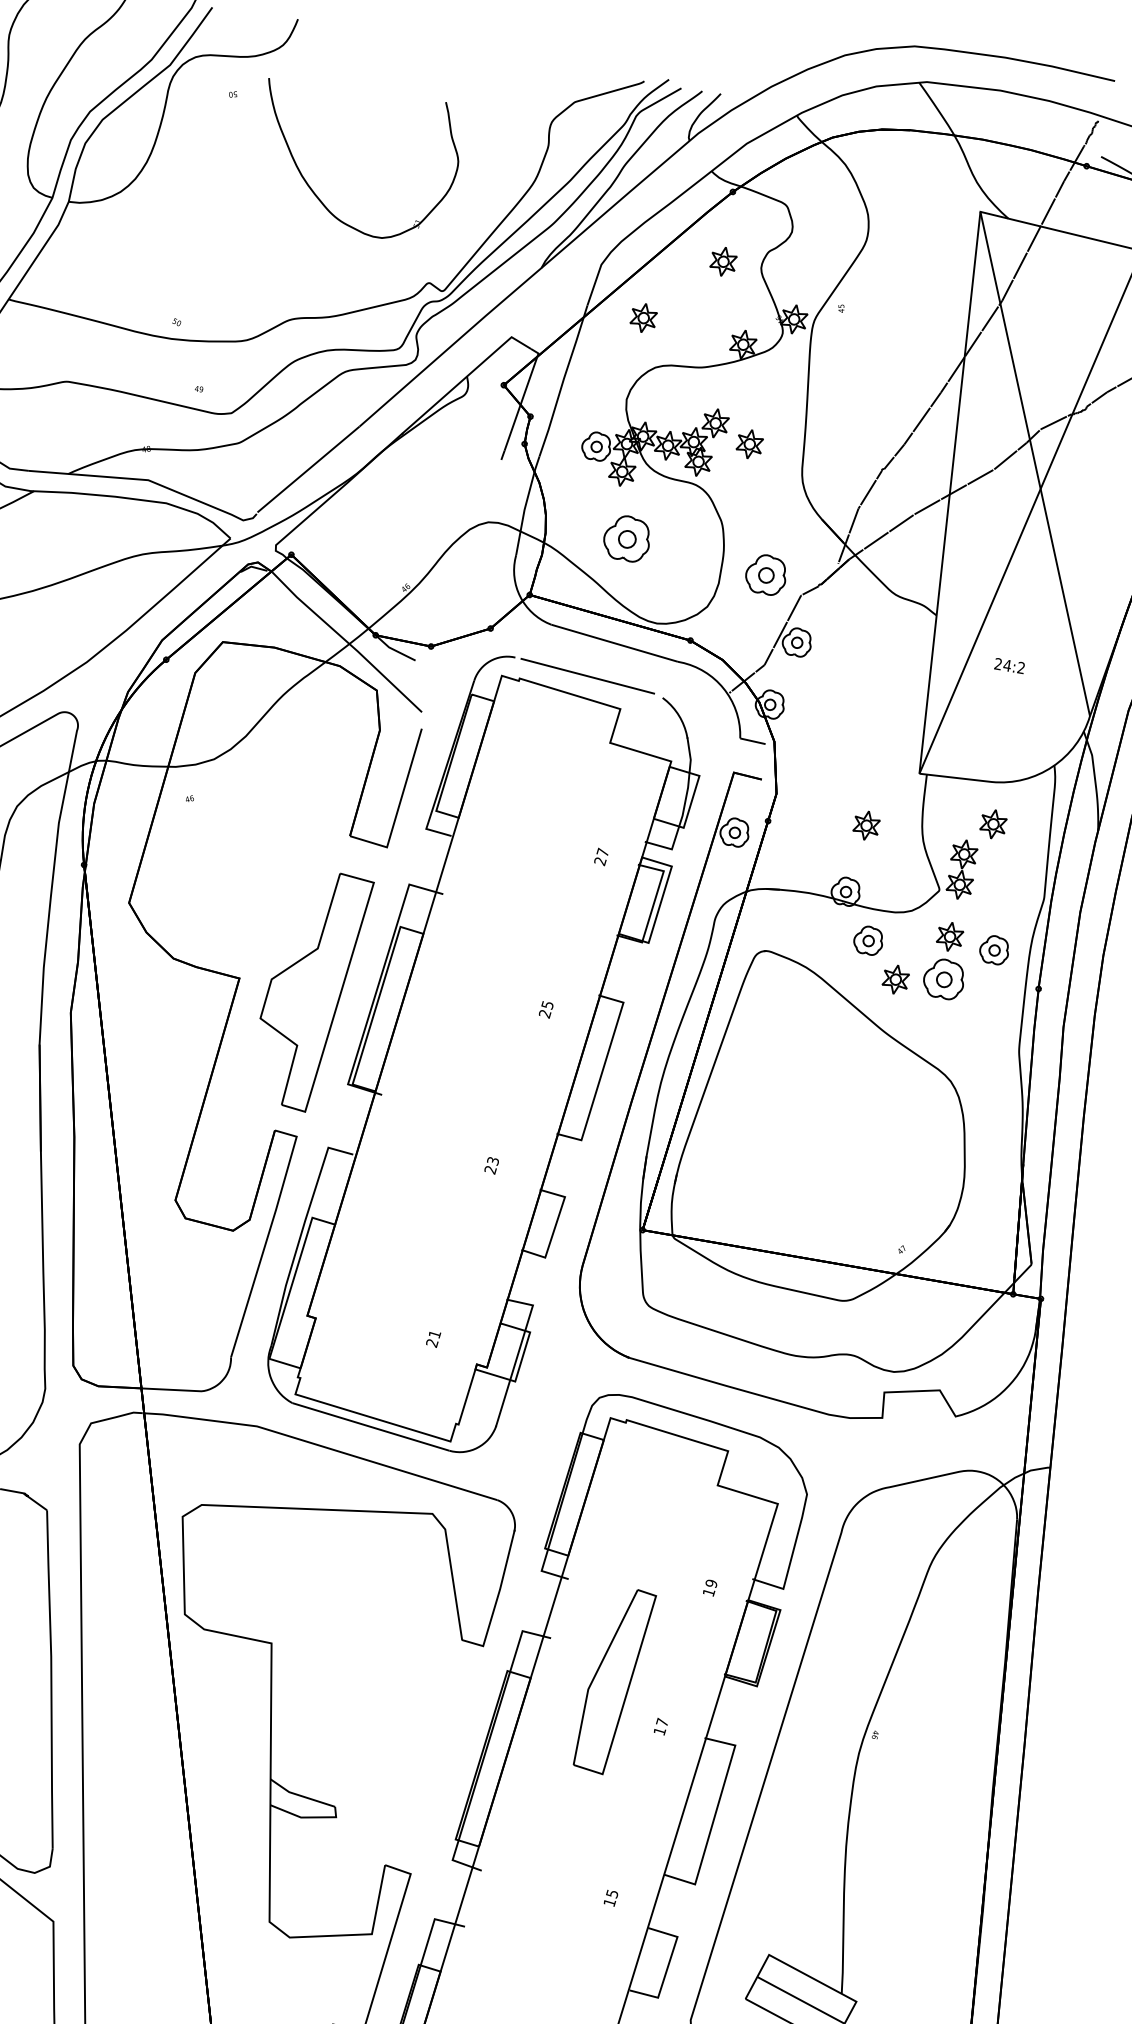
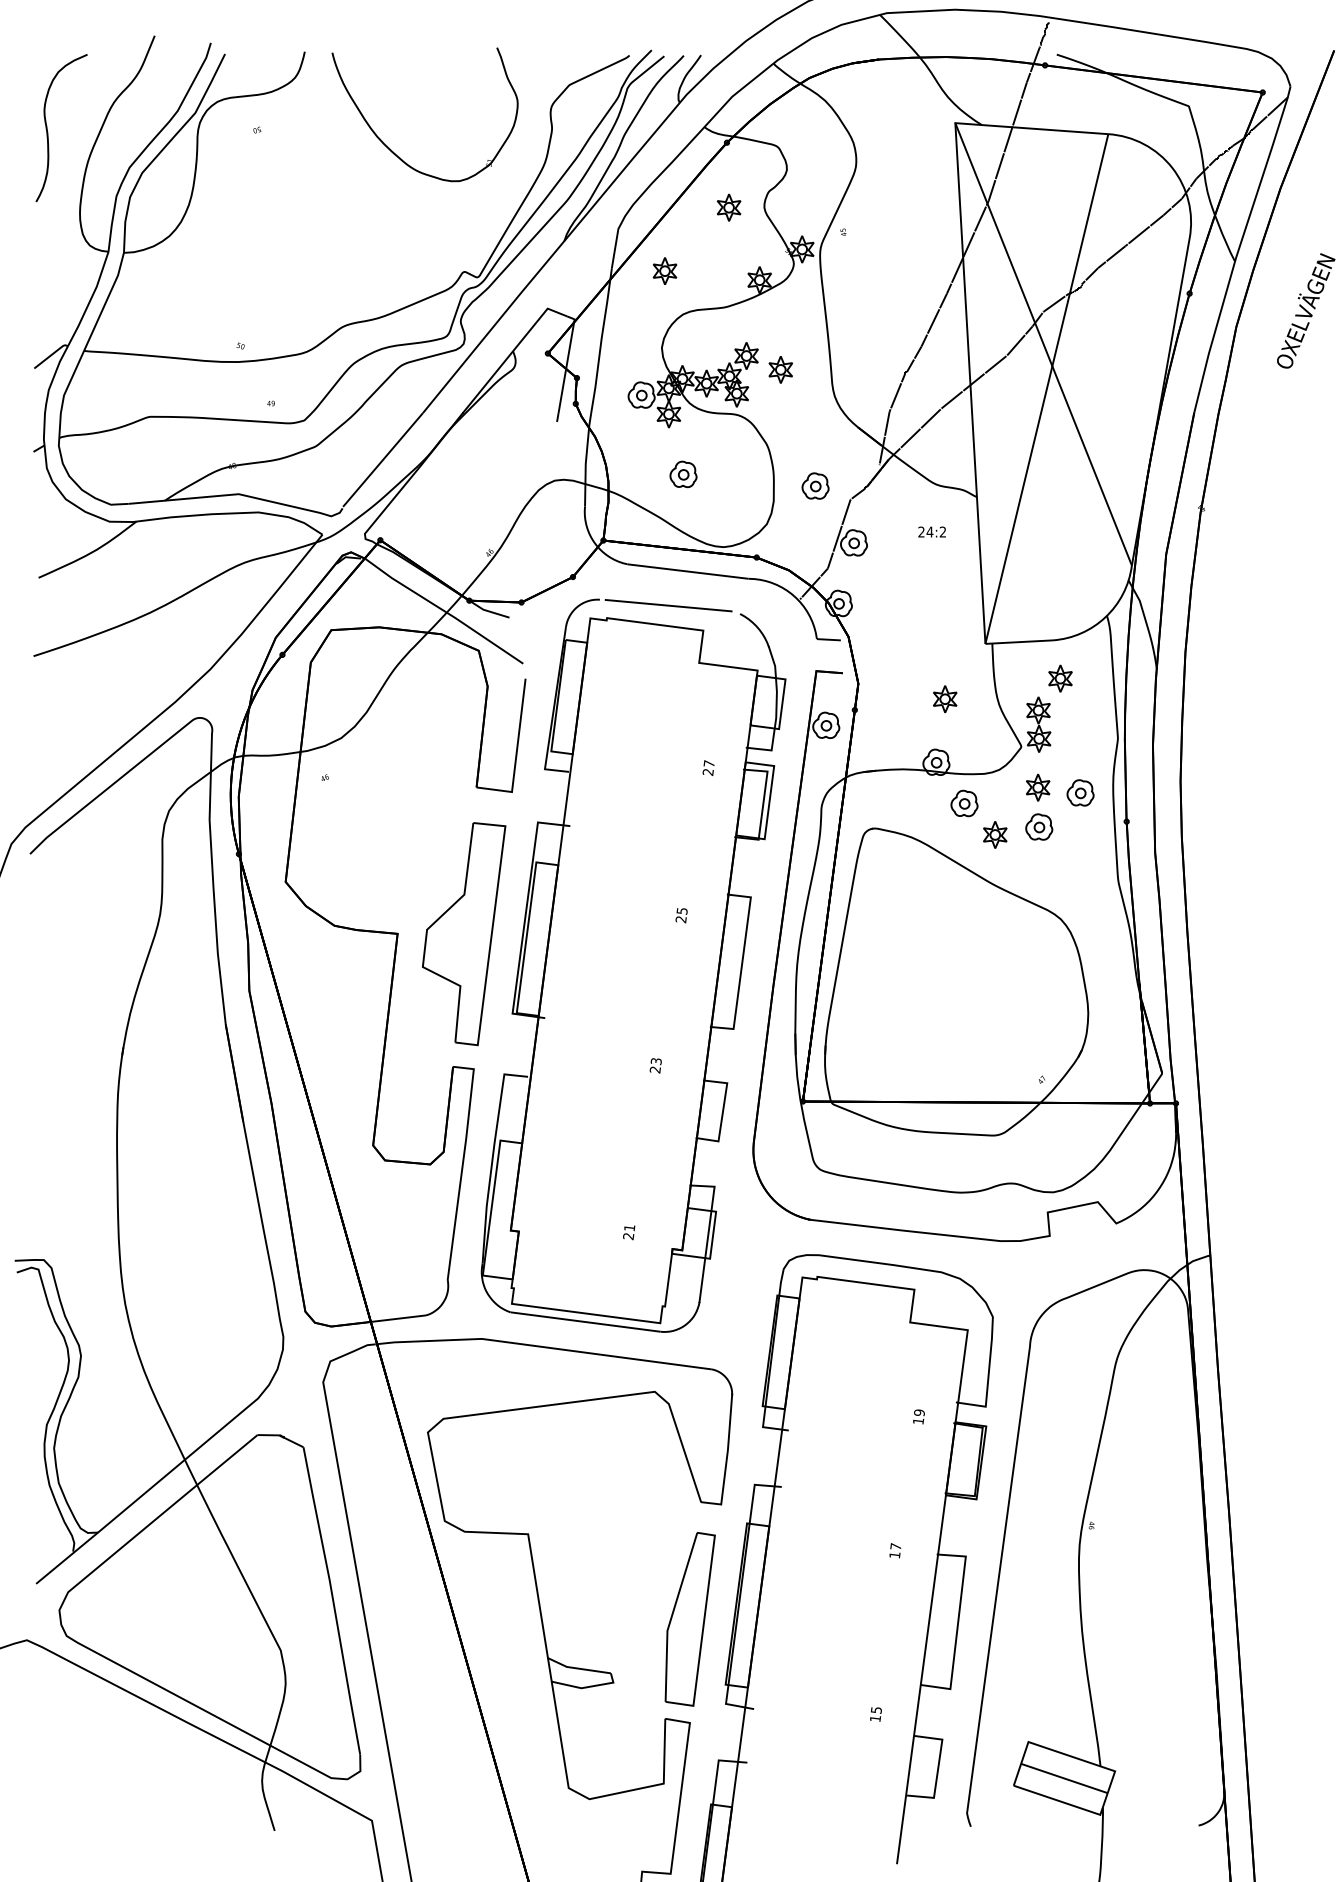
part: (314, 190) -> (390, 148), moved
part: (627, 538) -> (683, 474), size x0.62
part: (766, 574) -> (815, 485), size x0.71
text: (1009, 665) -> (931, 531), moved
part: (944, 978) -> (1039, 826), size x0.71
part: (614, 1680) -> (689, 1618), moved

